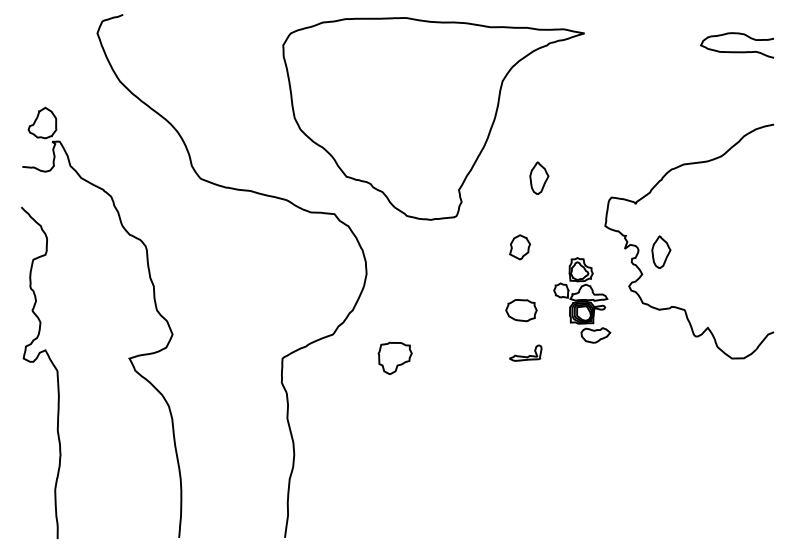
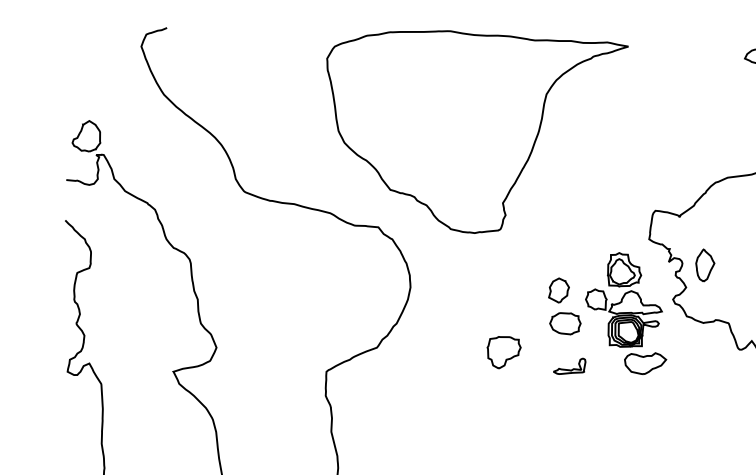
part: (539, 177) -> (583, 190), removed
part: (519, 247) -> (558, 290), moved
part: (582, 300) -> (626, 313), size x1.43
part: (394, 357) -> (503, 351), moved

